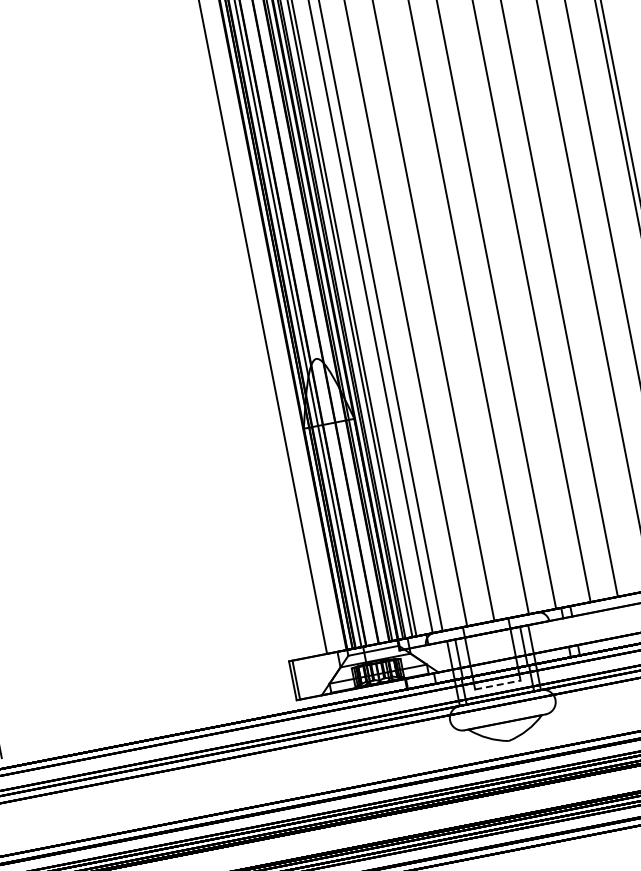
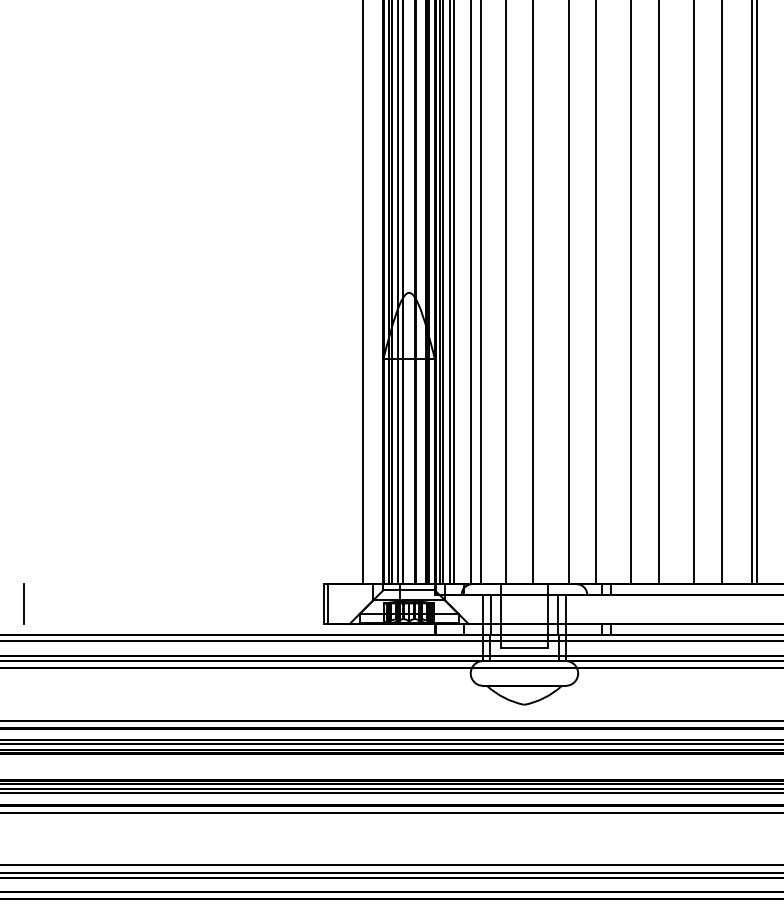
line: (497, 684) -> (524, 647), dashed -> solid

